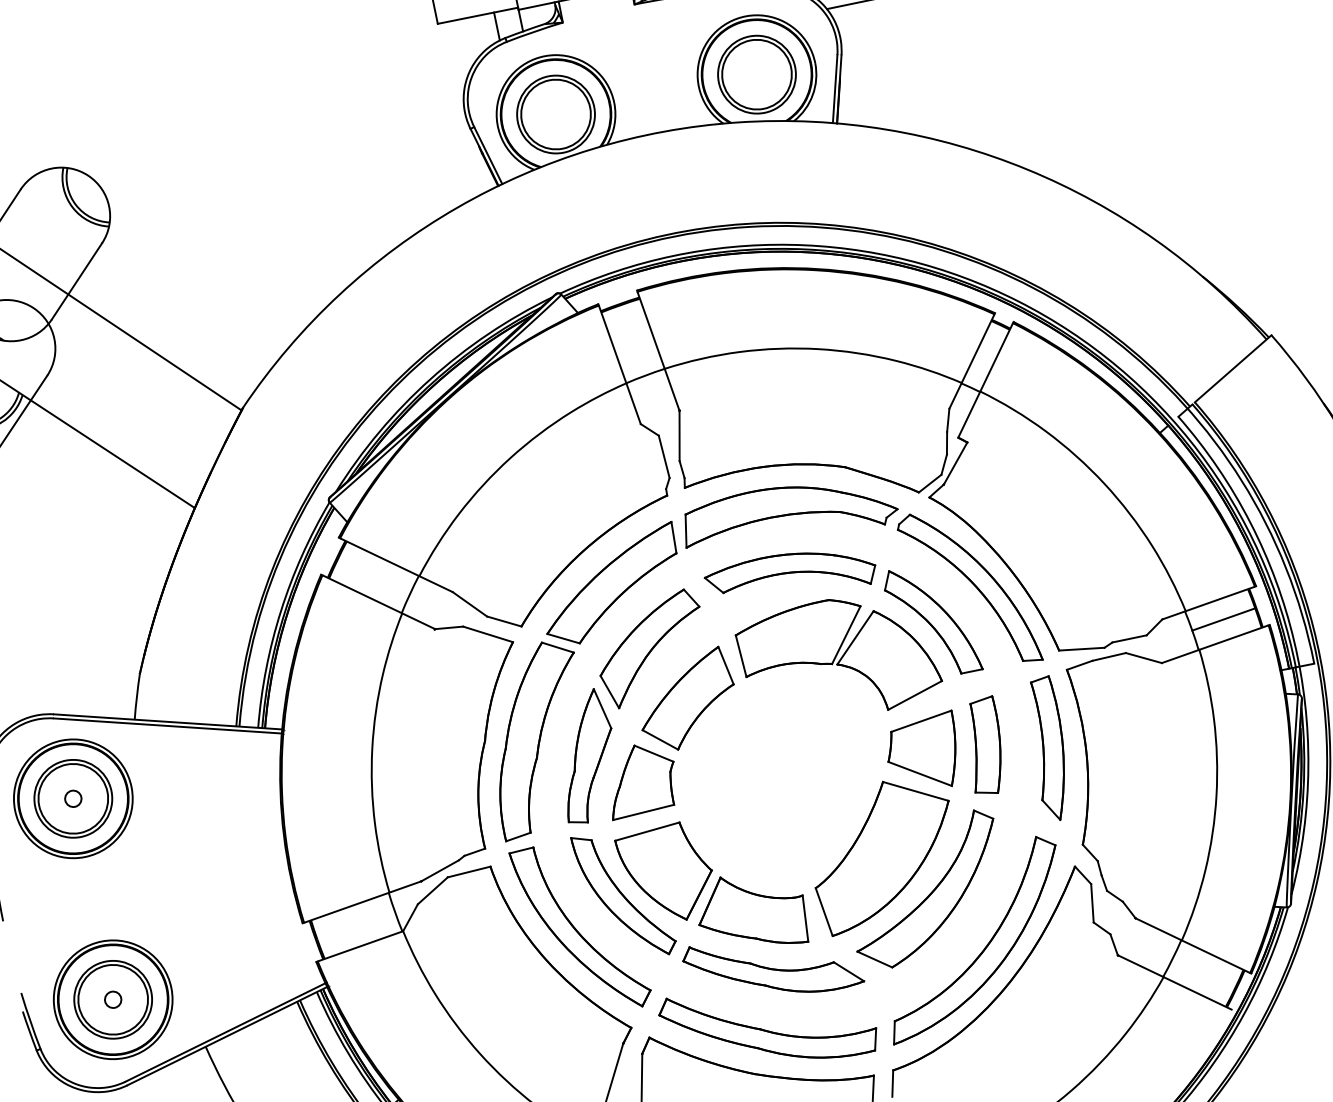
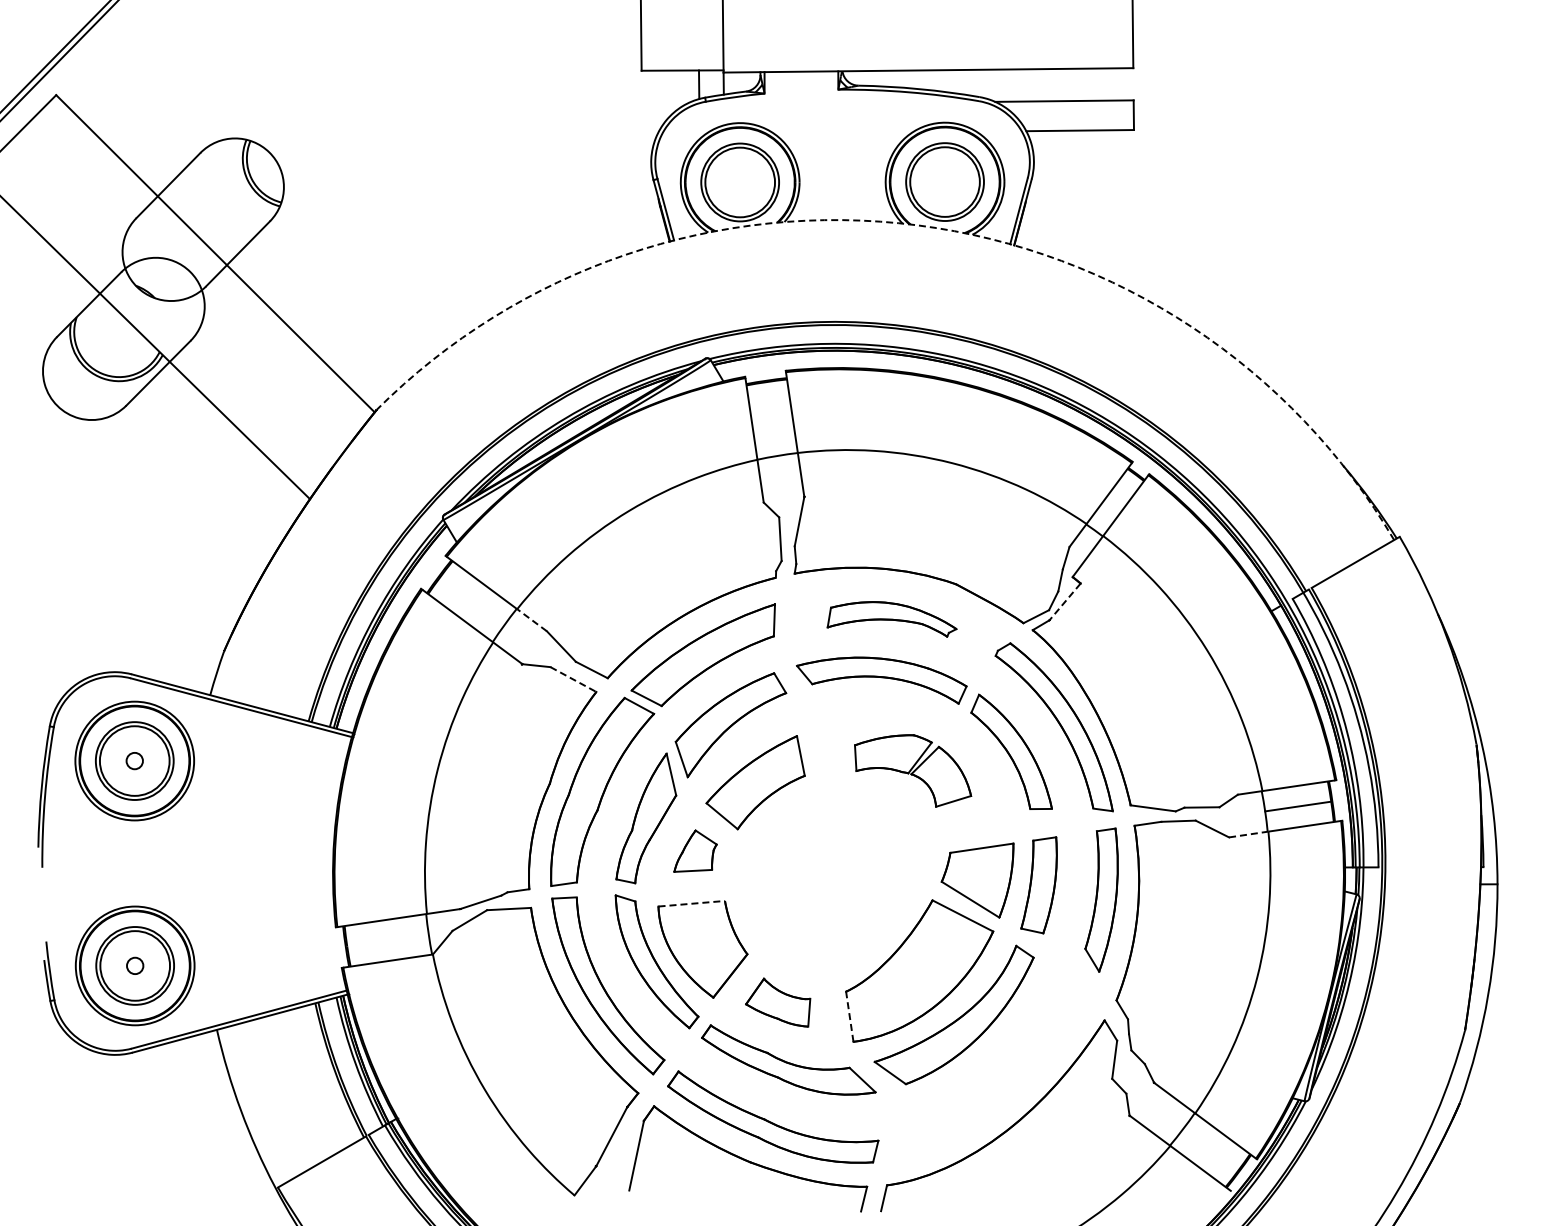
arc: (738, 122) -> (917, 225), solid -> dashed
line: (955, 464) -> (1064, 602), solid -> dashed
part: (788, 514) -> (891, 619), size x0.6
line: (435, 583) -> (531, 619), solid -> dashed
line: (488, 634) -> (573, 679), solid -> dashed
line: (1180, 656) -> (1248, 834), solid -> dashed
part: (838, 658) -> (912, 770), size x0.6
part: (640, 778) -> (695, 850), size x0.6
line: (648, 831) -> (692, 903), solid -> dashed
line: (823, 911) -> (849, 1016), solid -> dashed
part: (750, 912) -> (777, 1002), size x0.6
part: (985, 946) -> (1001, 1081), removed

